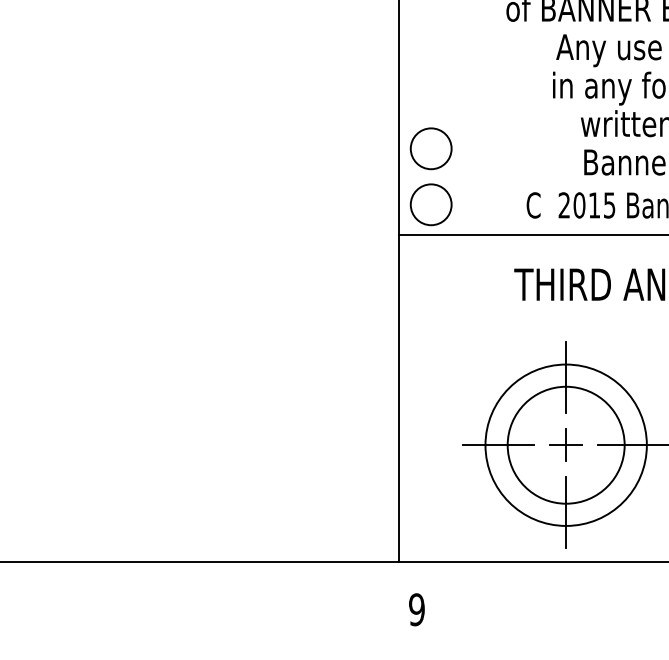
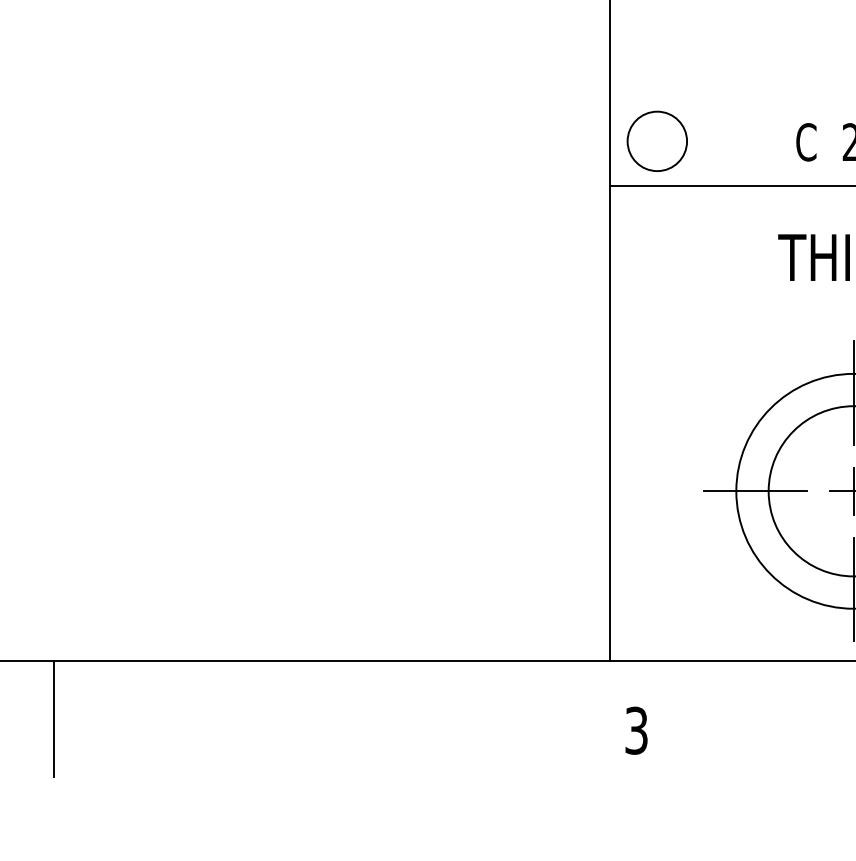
circle: (430, 148) -> (656, 59), removed
line: (16, 601) -> (53, 718), added
text: (416, 609) -> (635, 730), 9 -> 3

